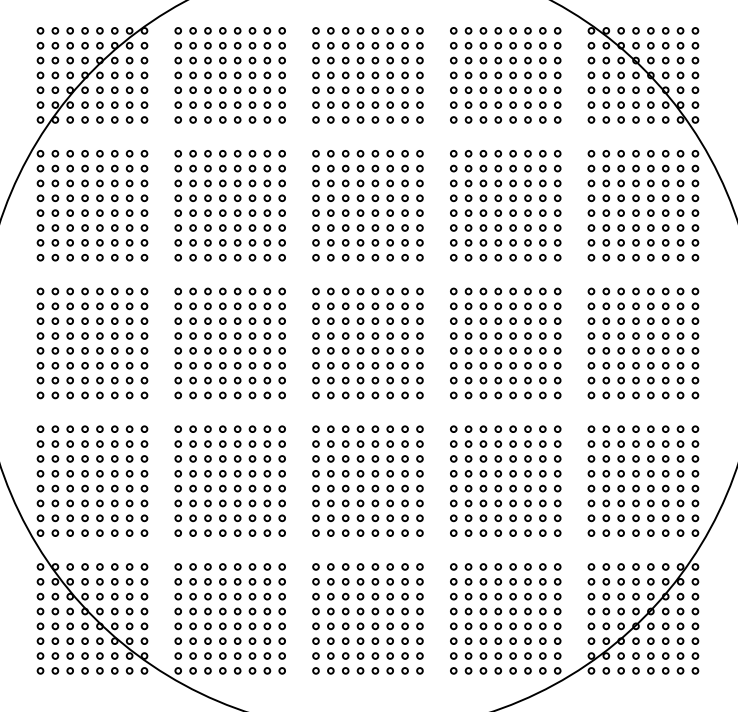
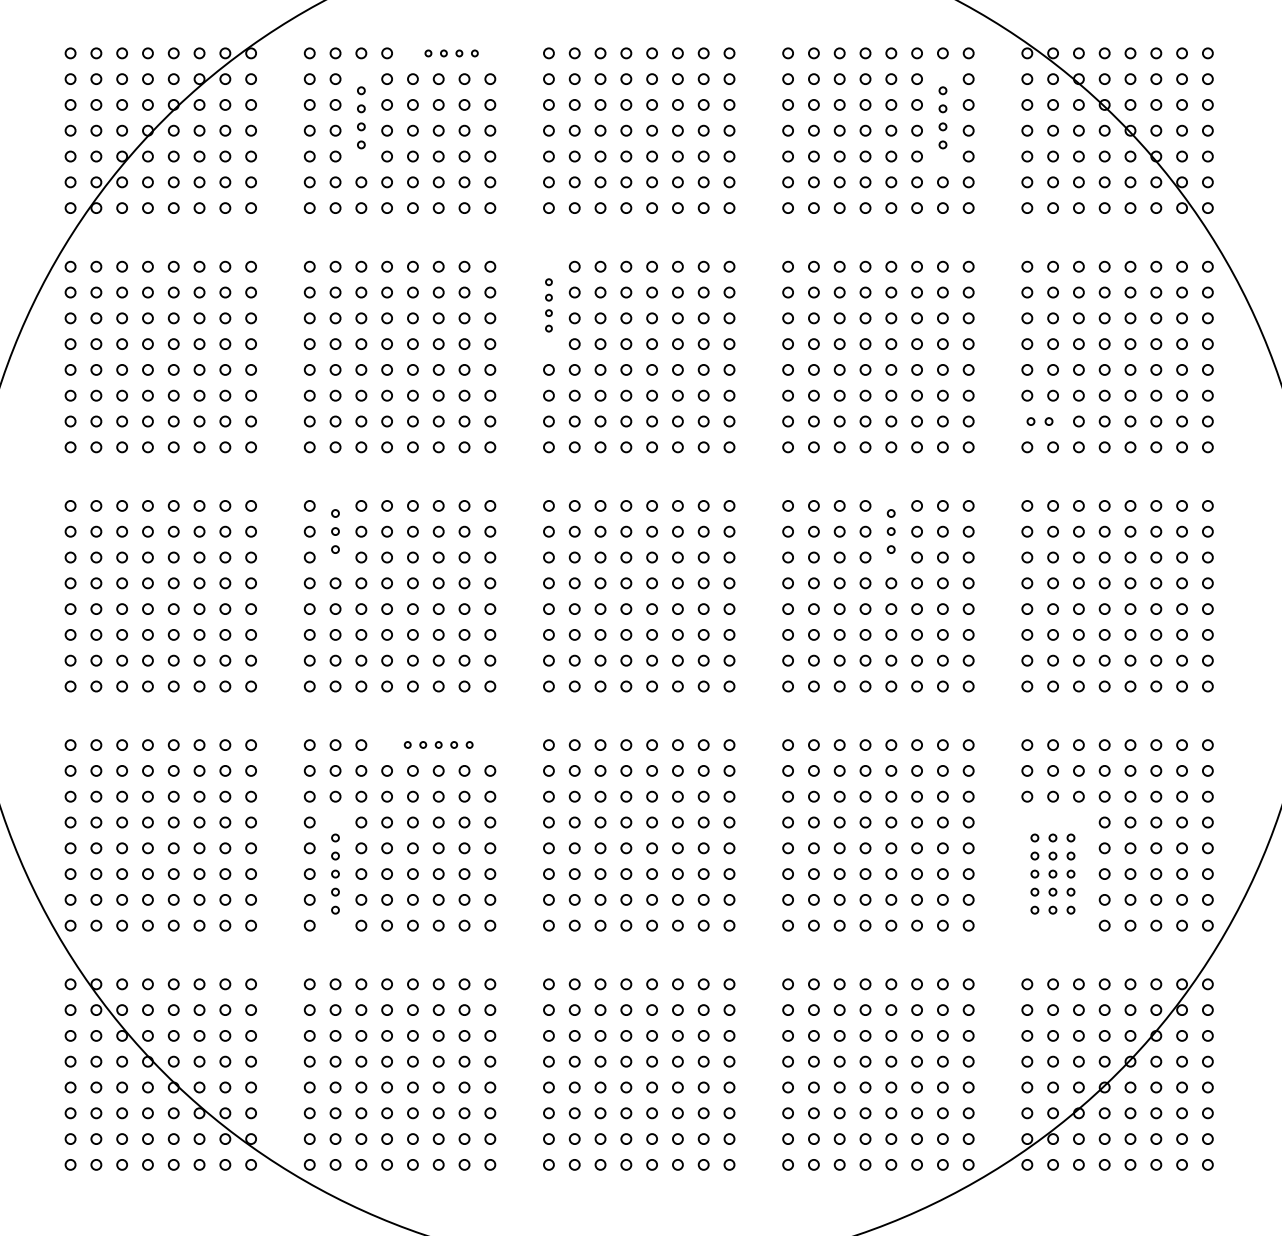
part: (259, 30) -> (450, 52), size x0.6
part: (207, 67) -> (360, 116), size x0.7
part: (542, 67) -> (942, 116), size x0.7
part: (315, 175) -> (548, 304), size x0.6
part: (598, 242) -> (1039, 420), size x0.7
part: (192, 305) -> (334, 530), size x0.7
part: (512, 305) -> (890, 530), size x0.7
part: (252, 428) -> (438, 743), size x0.6
part: (192, 503) -> (334, 874), size x0.7
part: (605, 503) -> (1051, 874), size x0.7

